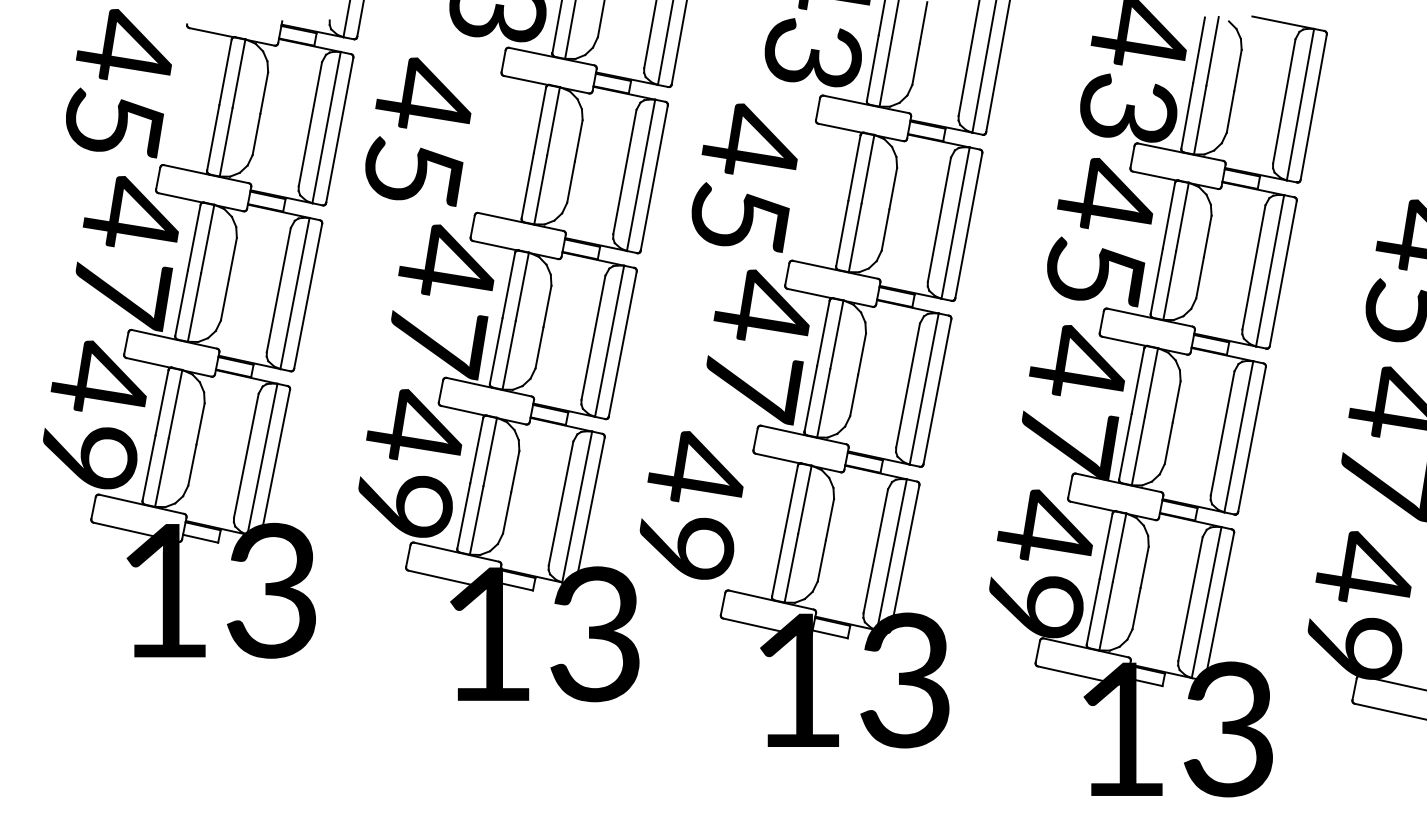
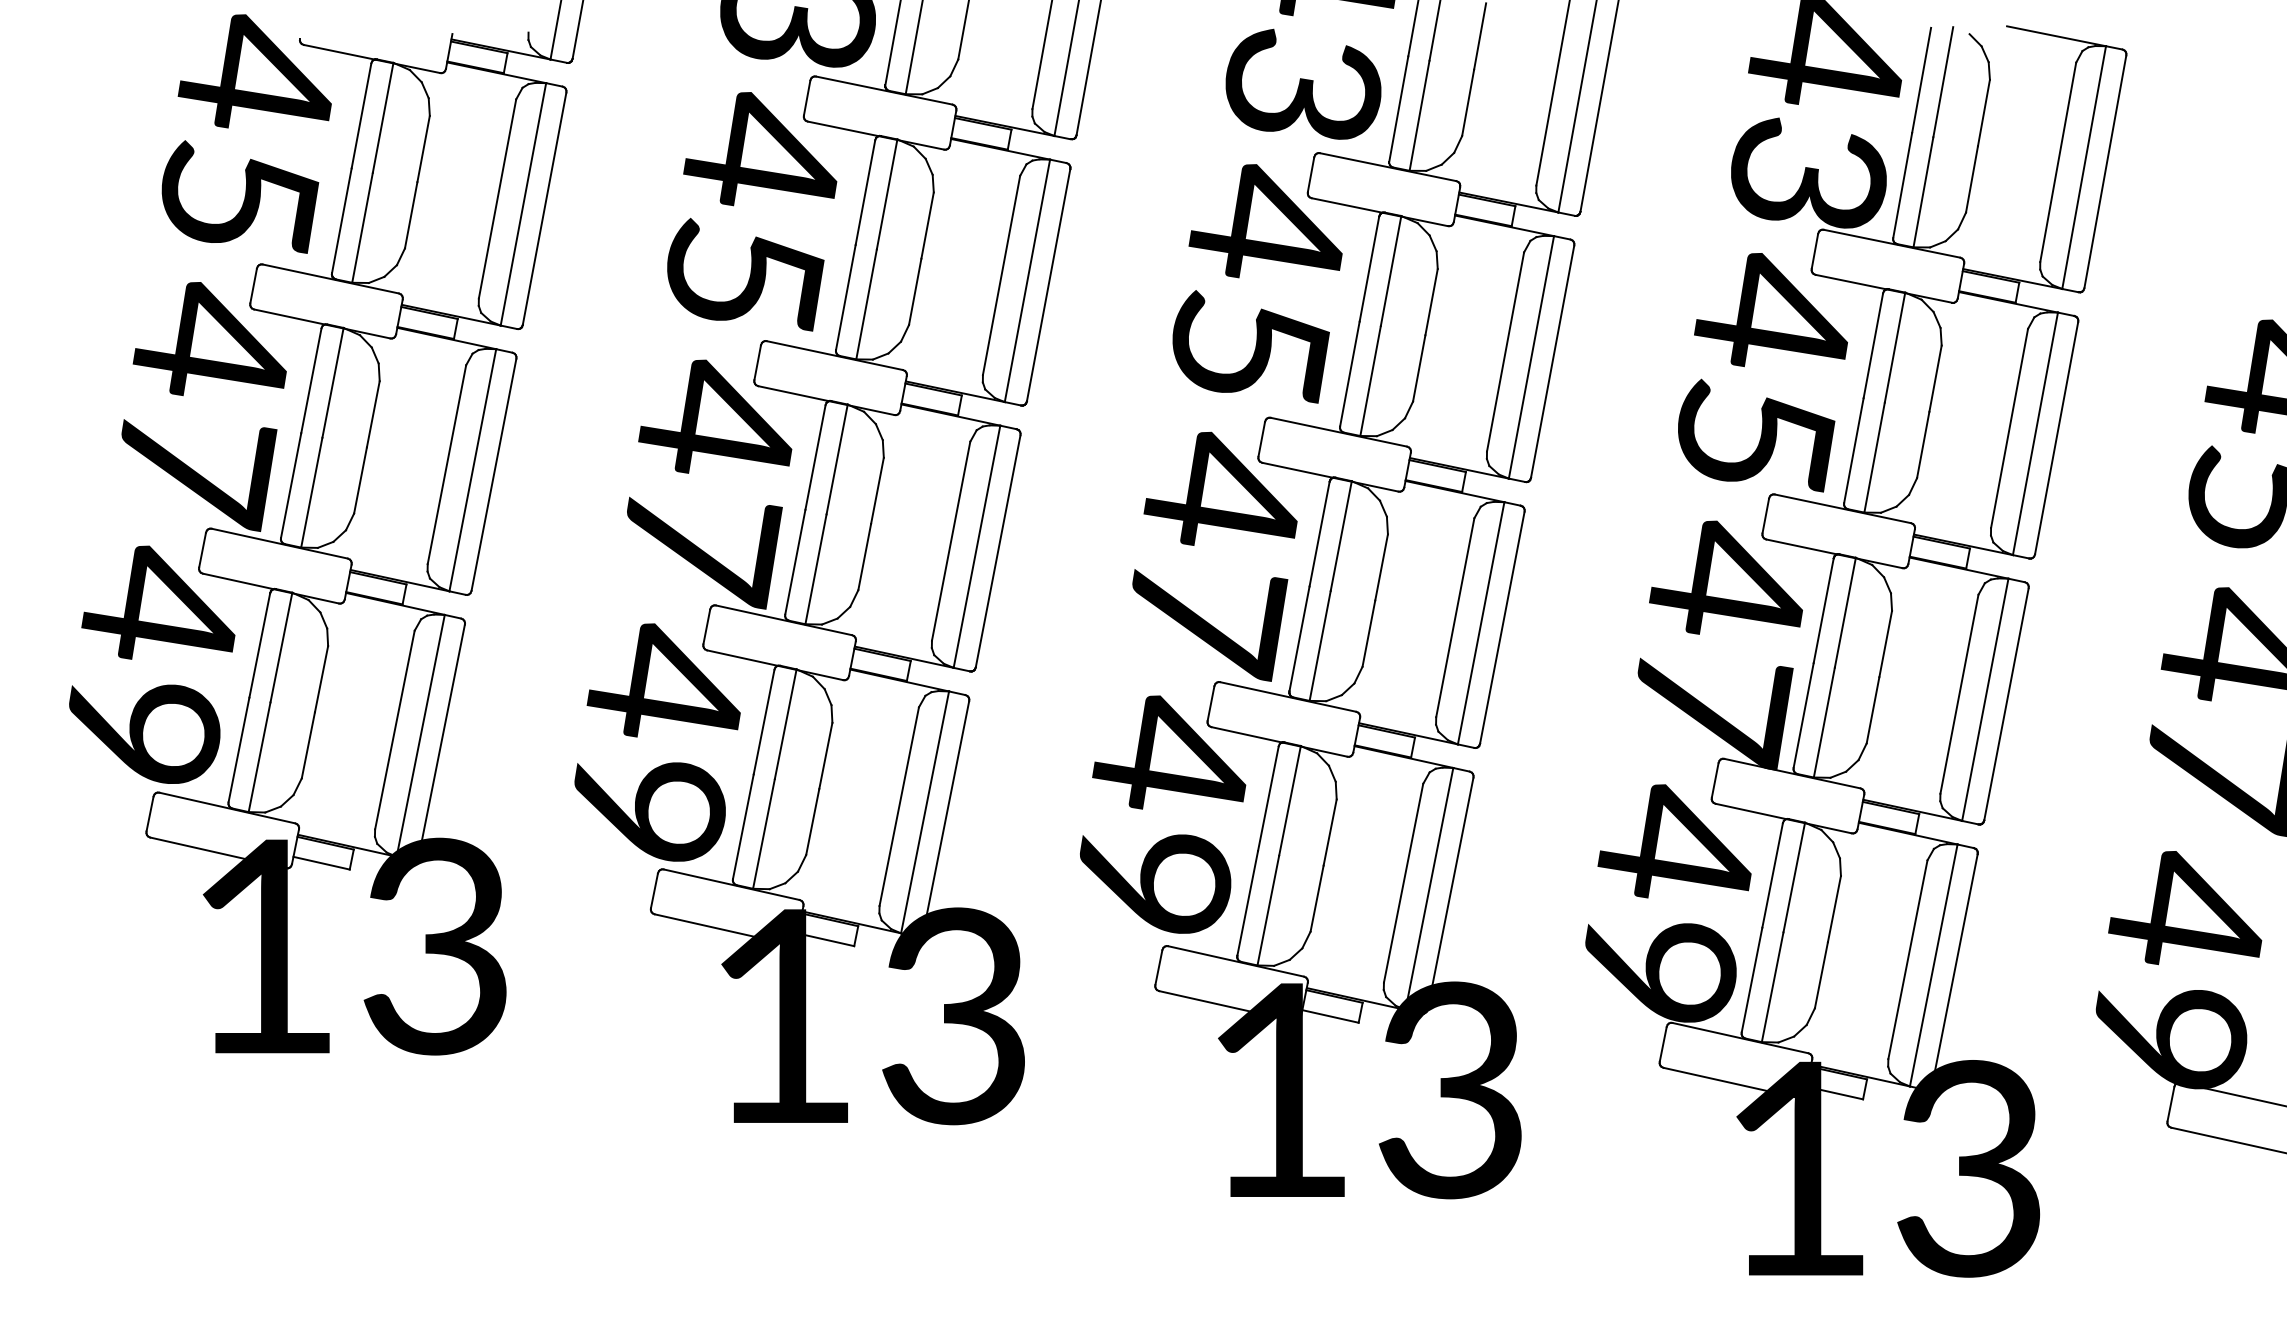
text: (118, 83) -> (246, 133), moved
text: (418, 131) -> (752, 210), moved
text: (744, 177) -> (1257, 282), moved
text: (691, 505) -> (1162, 814), moved

